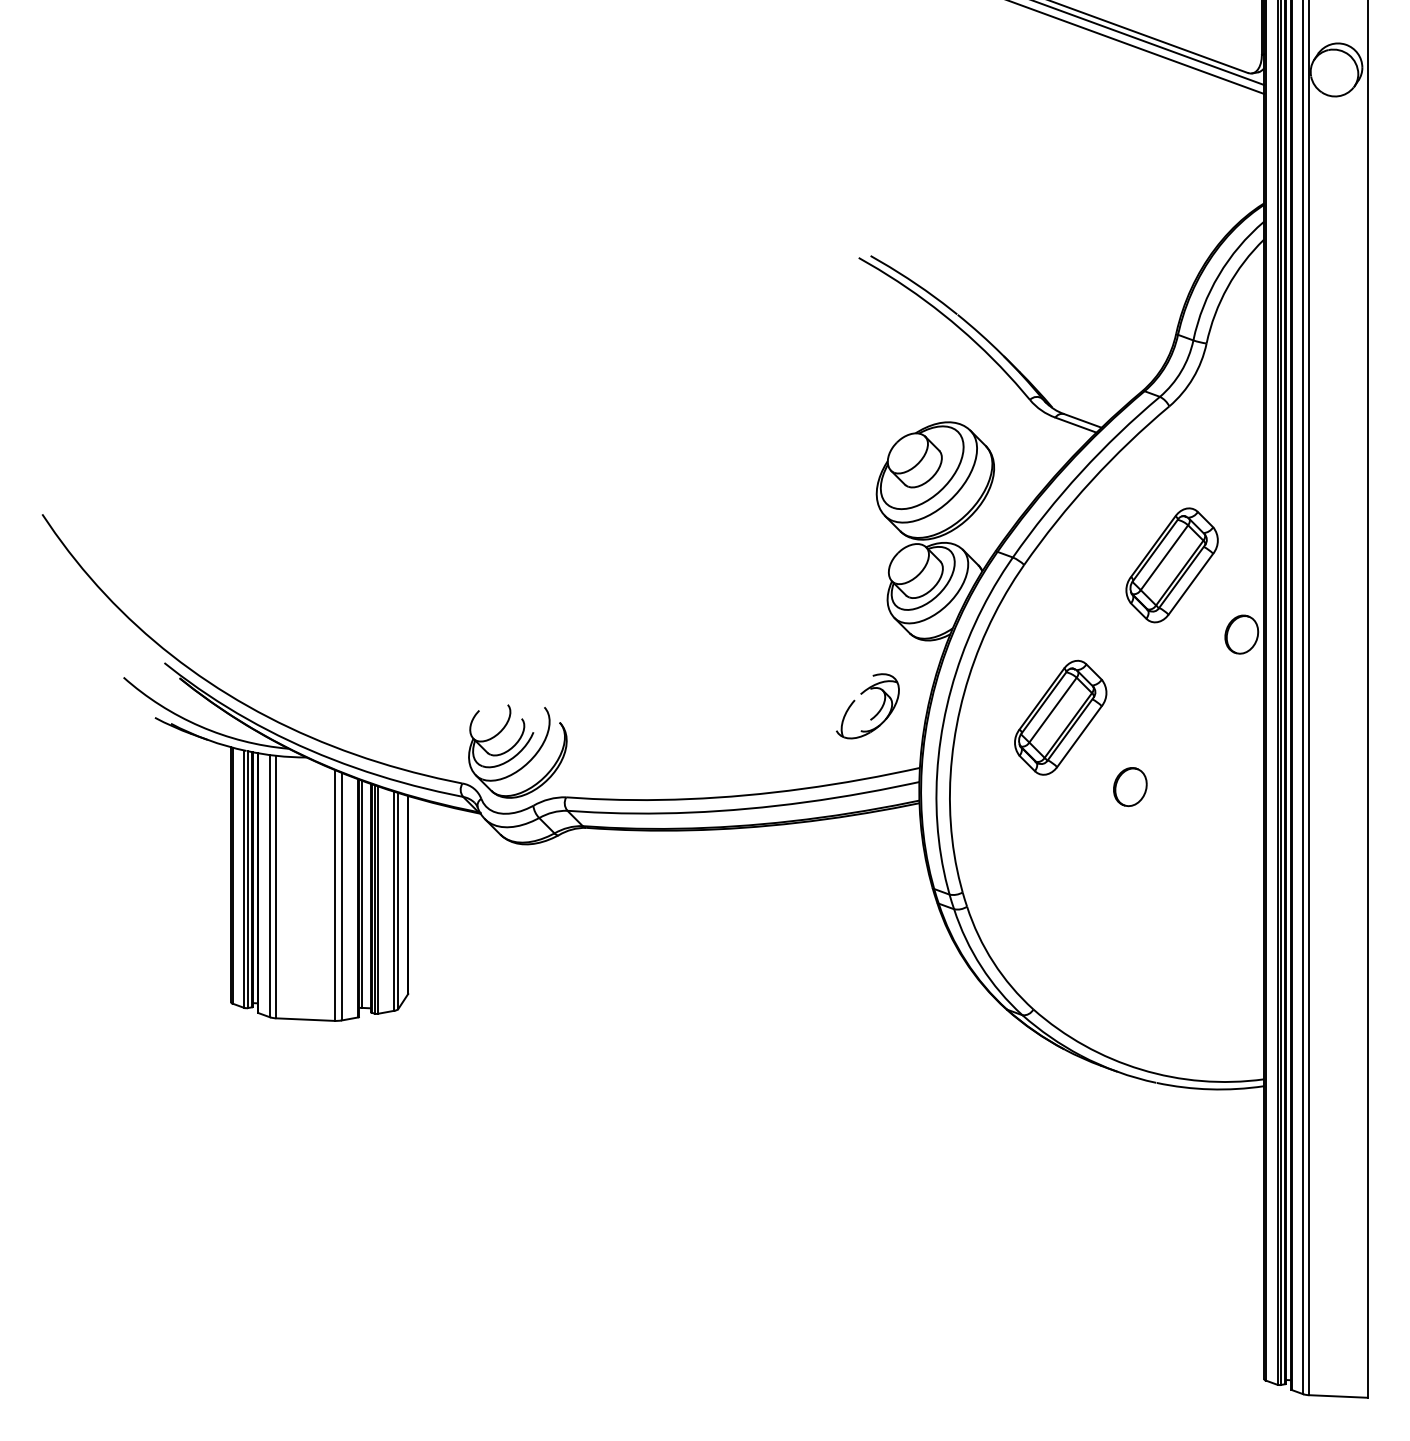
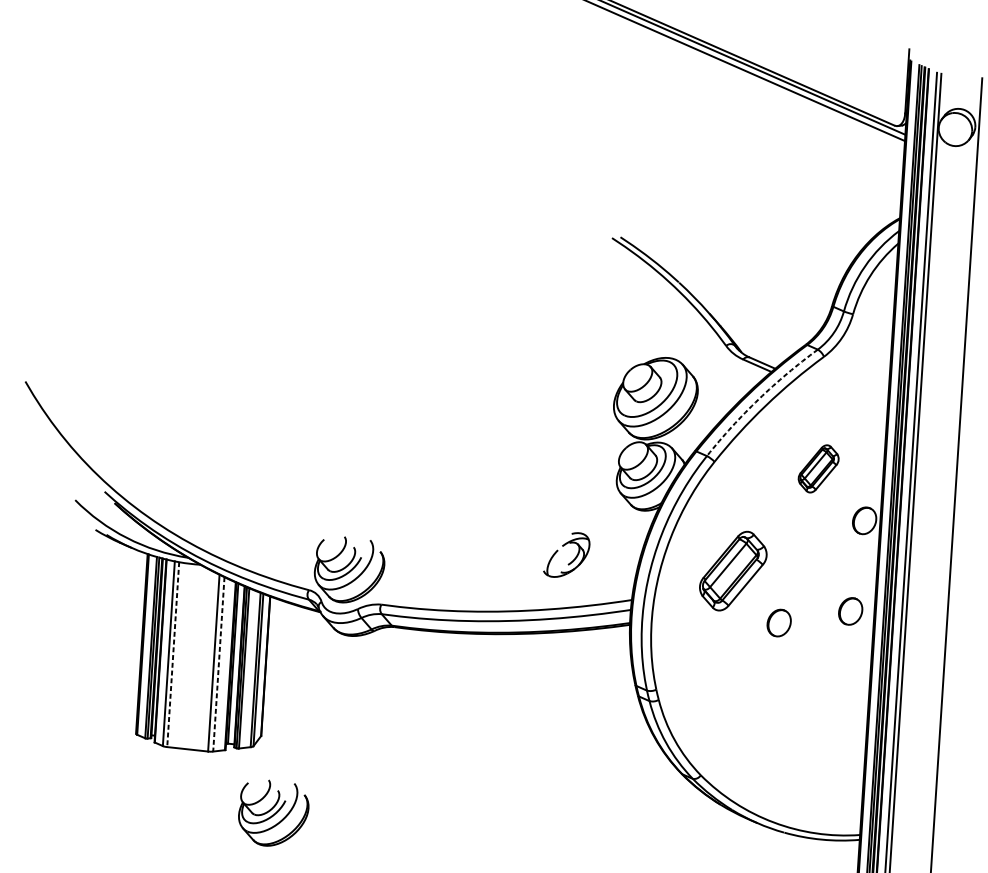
arc: (1081, 472) -> (759, 399), solid -> dashed
part: (1171, 565) -> (818, 468), size x0.6
part: (875, 714) -> (571, 561), moved
part: (1230, 764) -> (850, 611), added
line: (276, 887) -> (173, 654), solid -> dashed
line: (341, 896) -> (218, 664), solid -> dashed
part: (432, 1102) -> (273, 813), added

